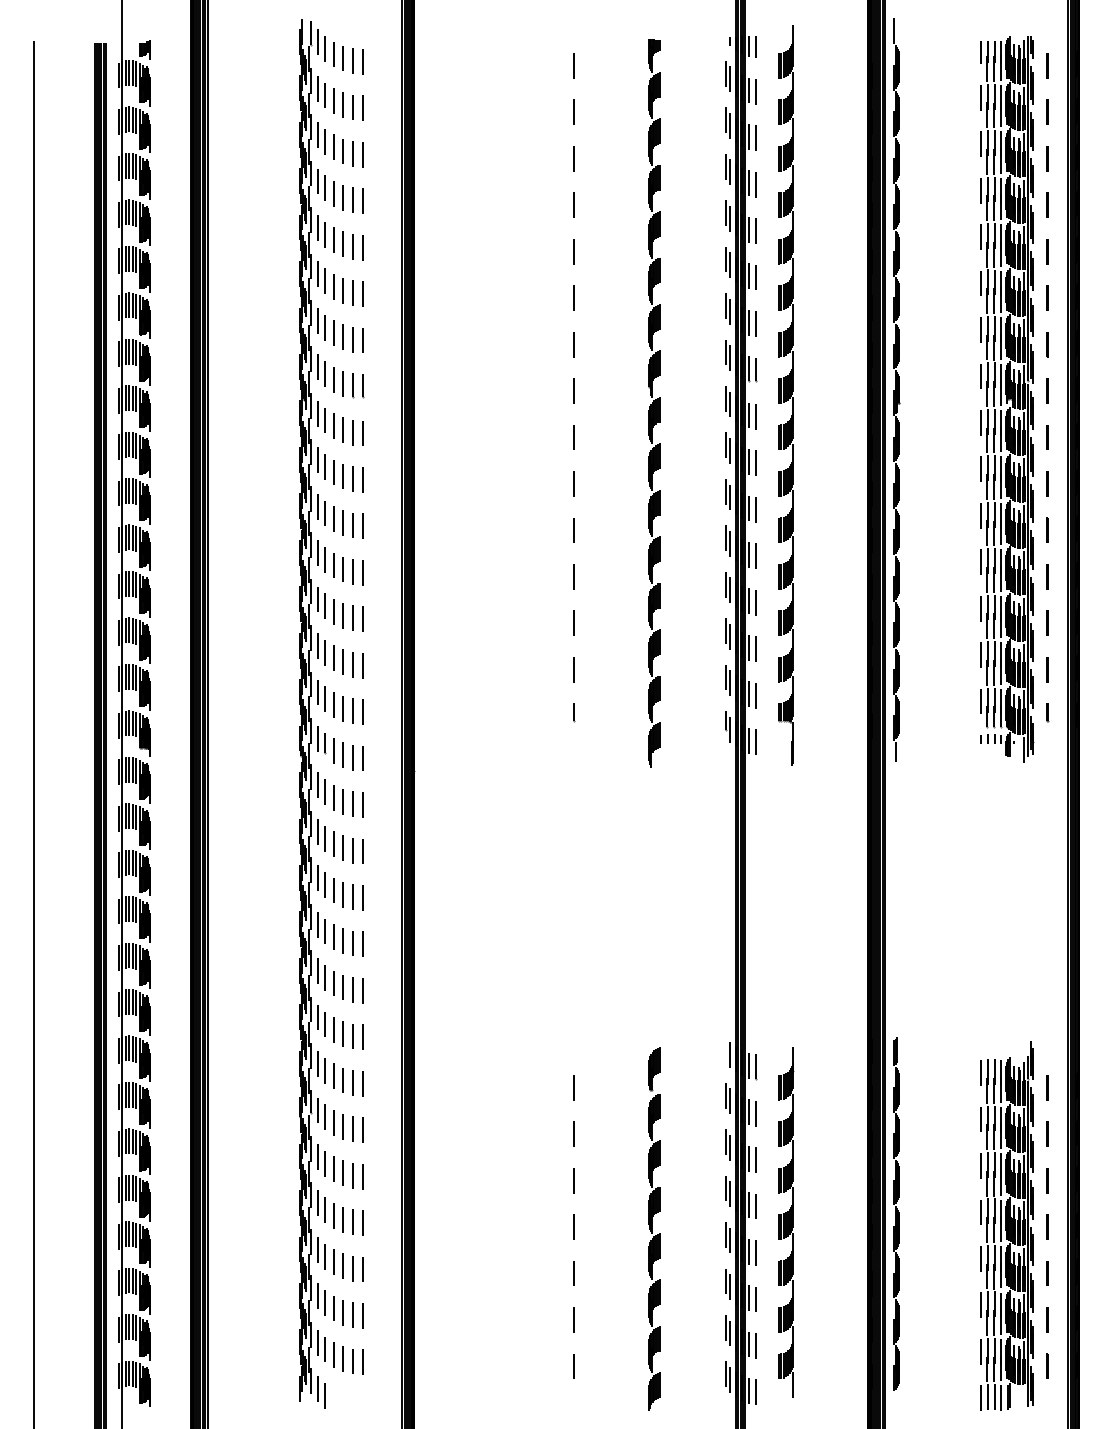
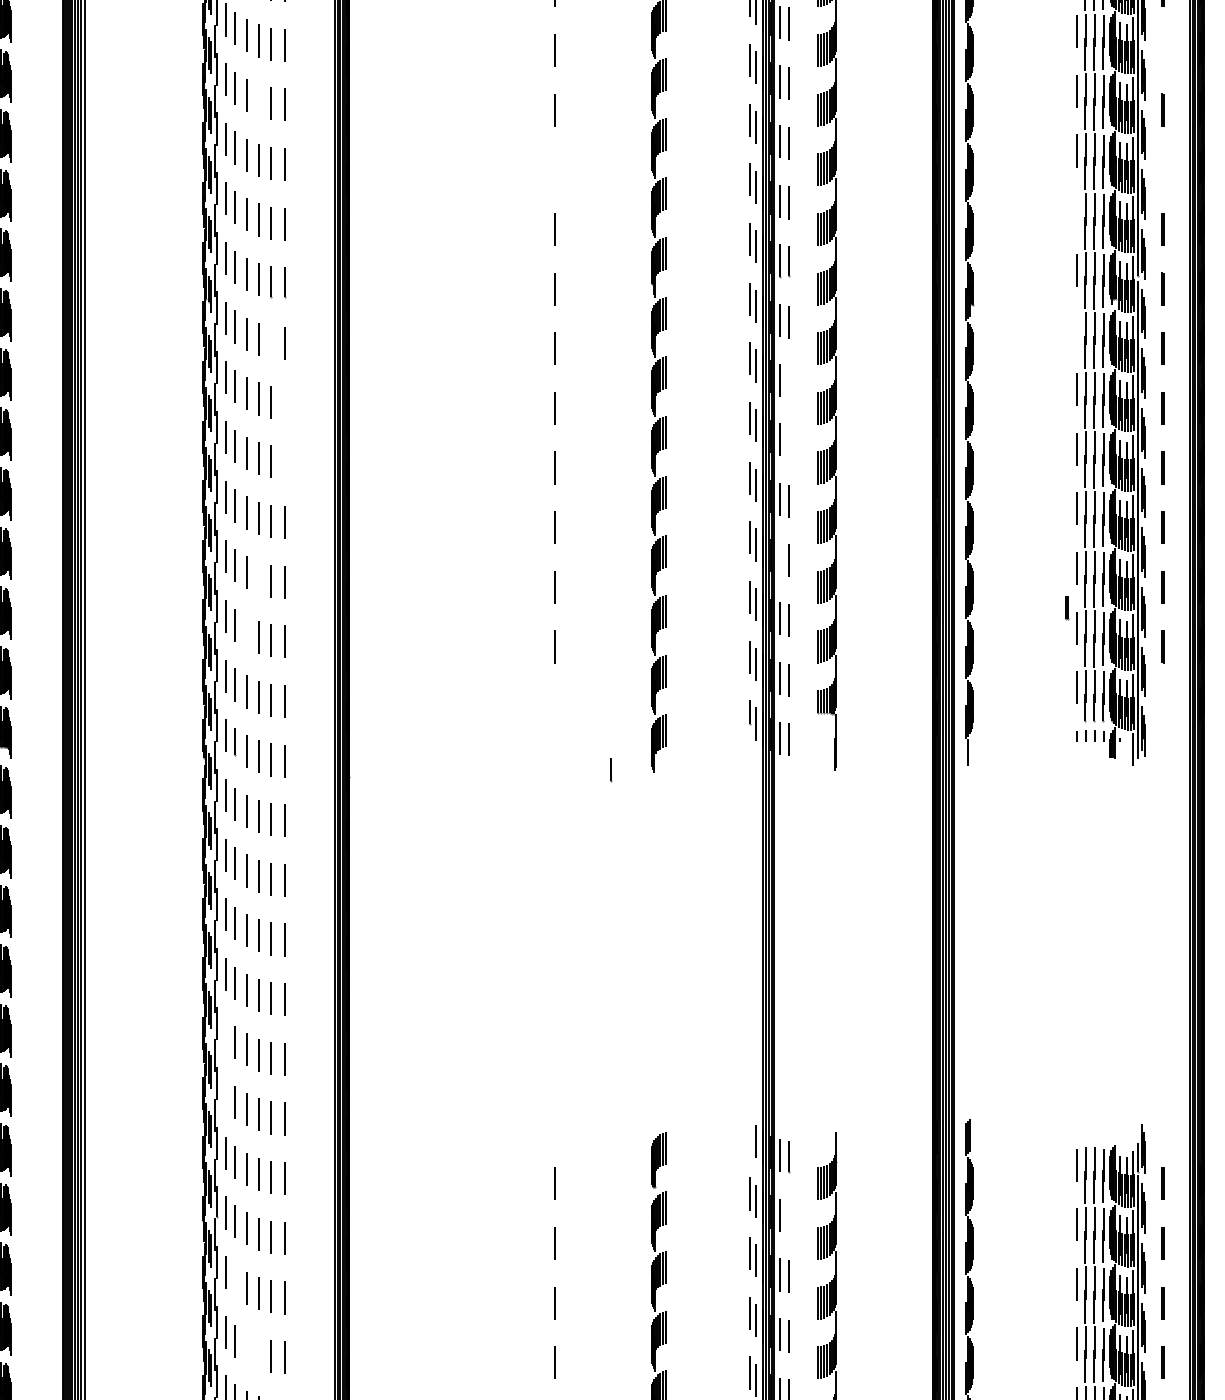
line: (1047, 204) -> (1163, 49), removed
line: (343, 244) -> (258, 100), removed
line: (573, 297) -> (554, 168), removed
line: (1047, 297) -> (1163, 168), removed
line: (980, 329) -> (1077, 210), removed
line: (980, 422) -> (1077, 329), removed
line: (353, 432) -> (271, 342), removed
line: (756, 463) -> (789, 382), removed
line: (362, 479) -> (283, 402), removed
line: (756, 509) -> (789, 441), removed
line: (363, 526) -> (284, 463), removed
line: (748, 601) -> (779, 559), removed
line: (343, 615) -> (258, 577), removed
line: (333, 658) -> (246, 632), removed
line: (574, 712) -> (612, 769), moved
line: (1047, 712) -> (1066, 608), moved
line: (317, 971) -> (225, 1034), removed
line: (317, 1017) -> (225, 1093), removed
line: (756, 1113) -> (789, 1216), removed
line: (325, 1163) -> (235, 1281), removed
line: (333, 1215) -> (246, 1347), removed
line: (343, 1219) -> (258, 1353), removed

